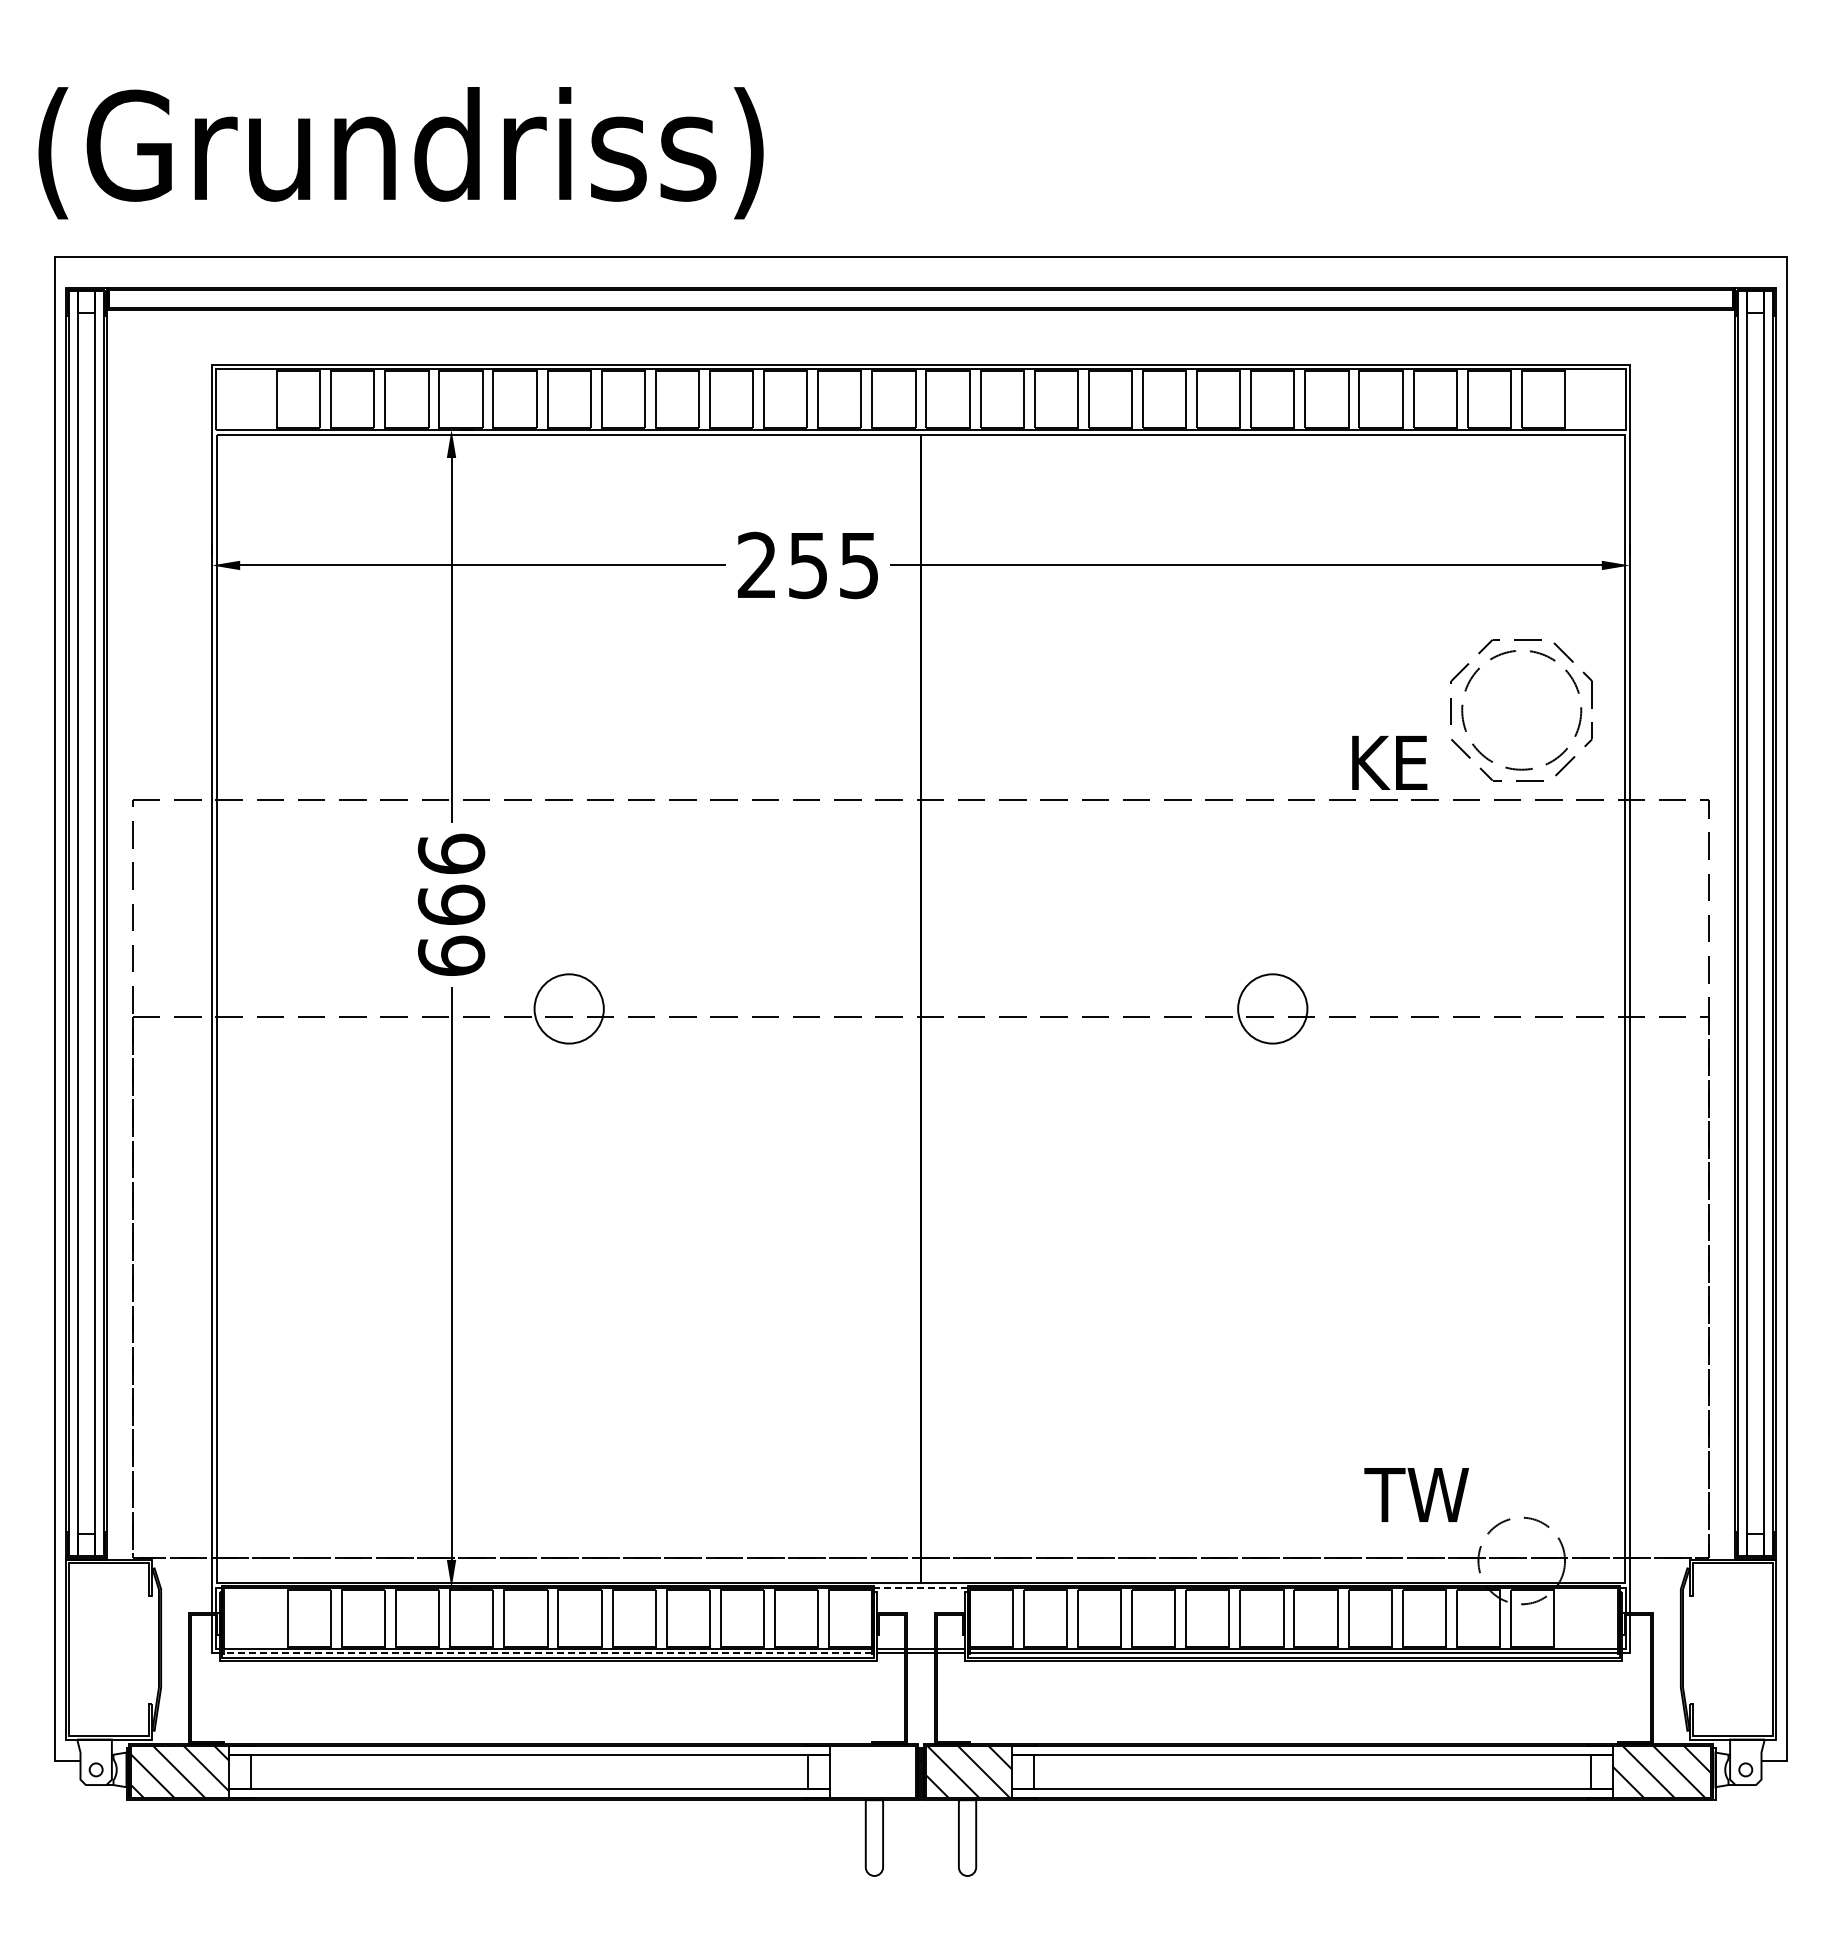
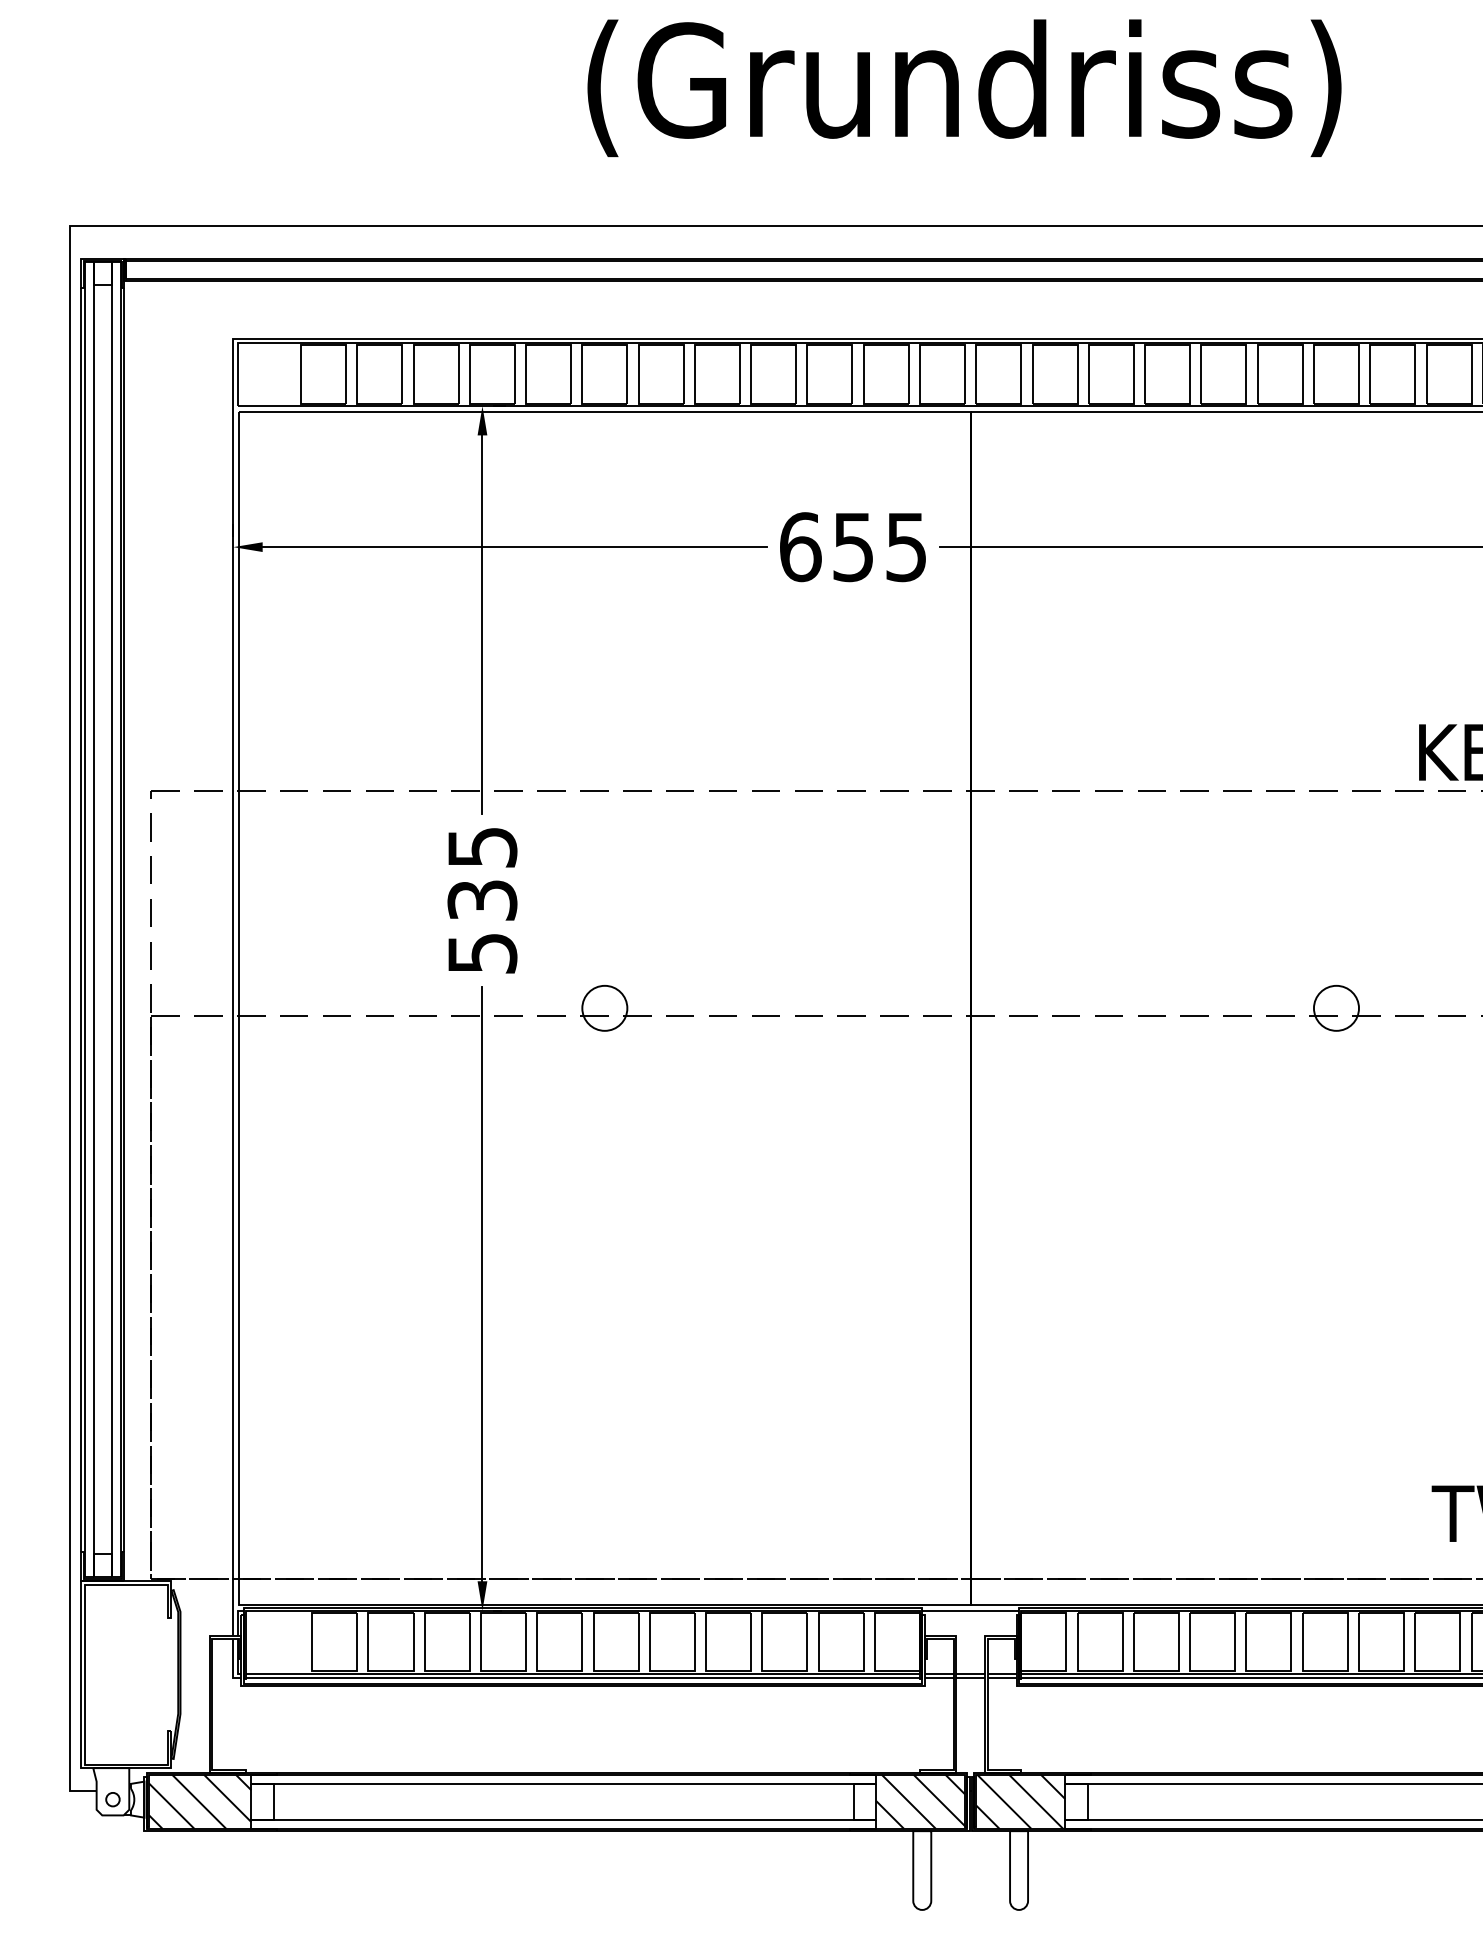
text: (400, 153) -> (963, 88), moved
text: (757, 565) -> (800, 547), 255 -> 655
text: (451, 904) -> (482, 899), 666 -> 535
circle: (568, 1008) -> (604, 1007), size x0.62
circle: (1272, 1008) -> (1336, 1007), size x0.62
line: (921, 1588) -> (971, 1611), dashed -> solid
line: (547, 1653) -> (582, 1678), dashed -> solid
hatch: (873, 1772) -> (921, 1802), added

